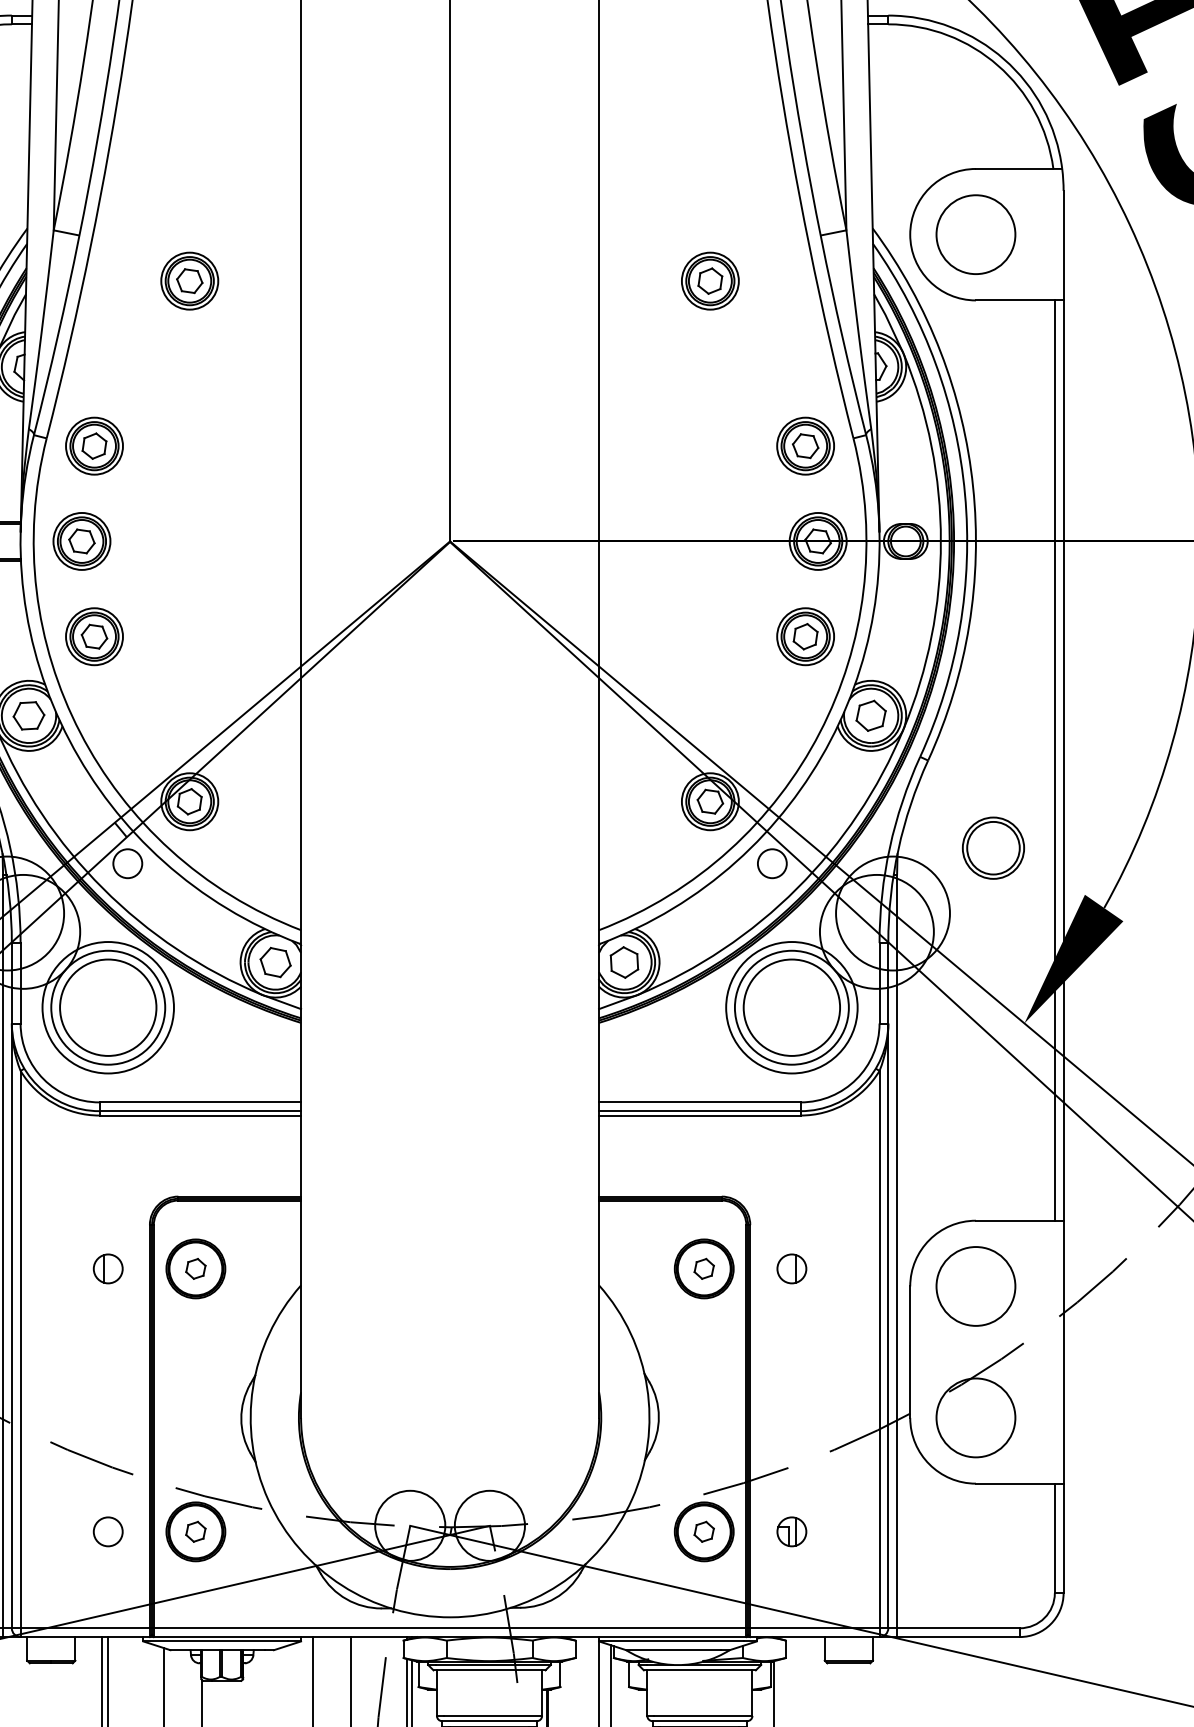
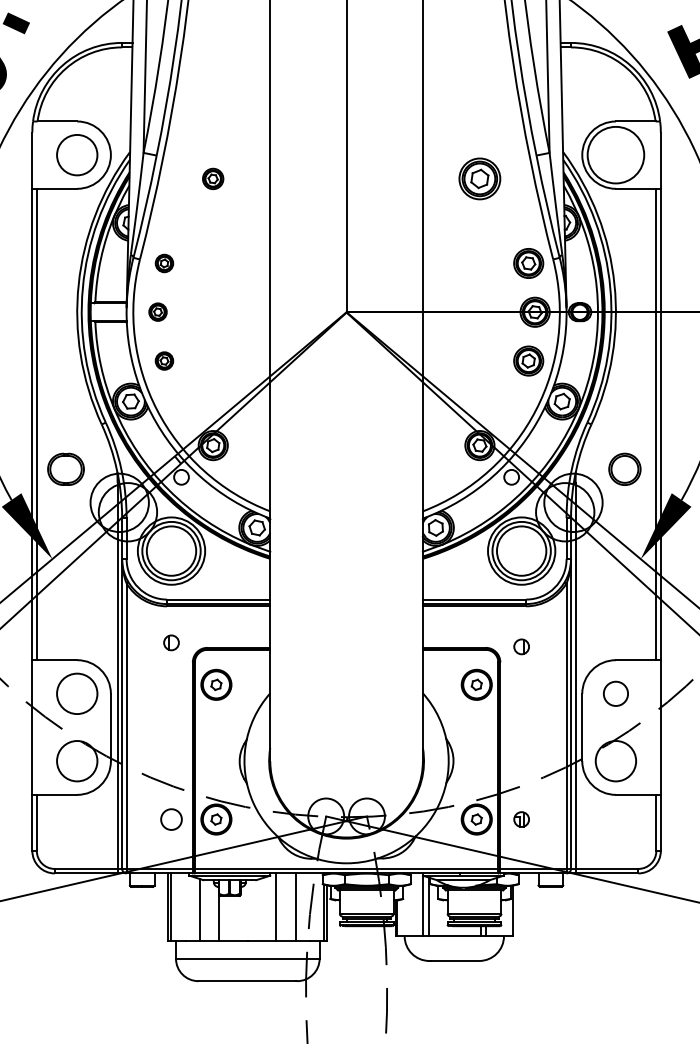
circle: (975, 233) -> (615, 154), size x1.4
part: (188, 280) -> (212, 178), size x0.7
part: (709, 280) -> (479, 178), size x1.4
part: (94, 446) -> (164, 263), size x0.6
part: (80, 539) -> (157, 311), size x0.6
part: (94, 635) -> (164, 360), size x0.6
part: (108, 1268) -> (171, 642), moved
part: (791, 1268) -> (521, 646), moved
circle: (975, 1285) -> (615, 693), size x0.6
circle: (108, 1531) -> (171, 819), size x1.4

